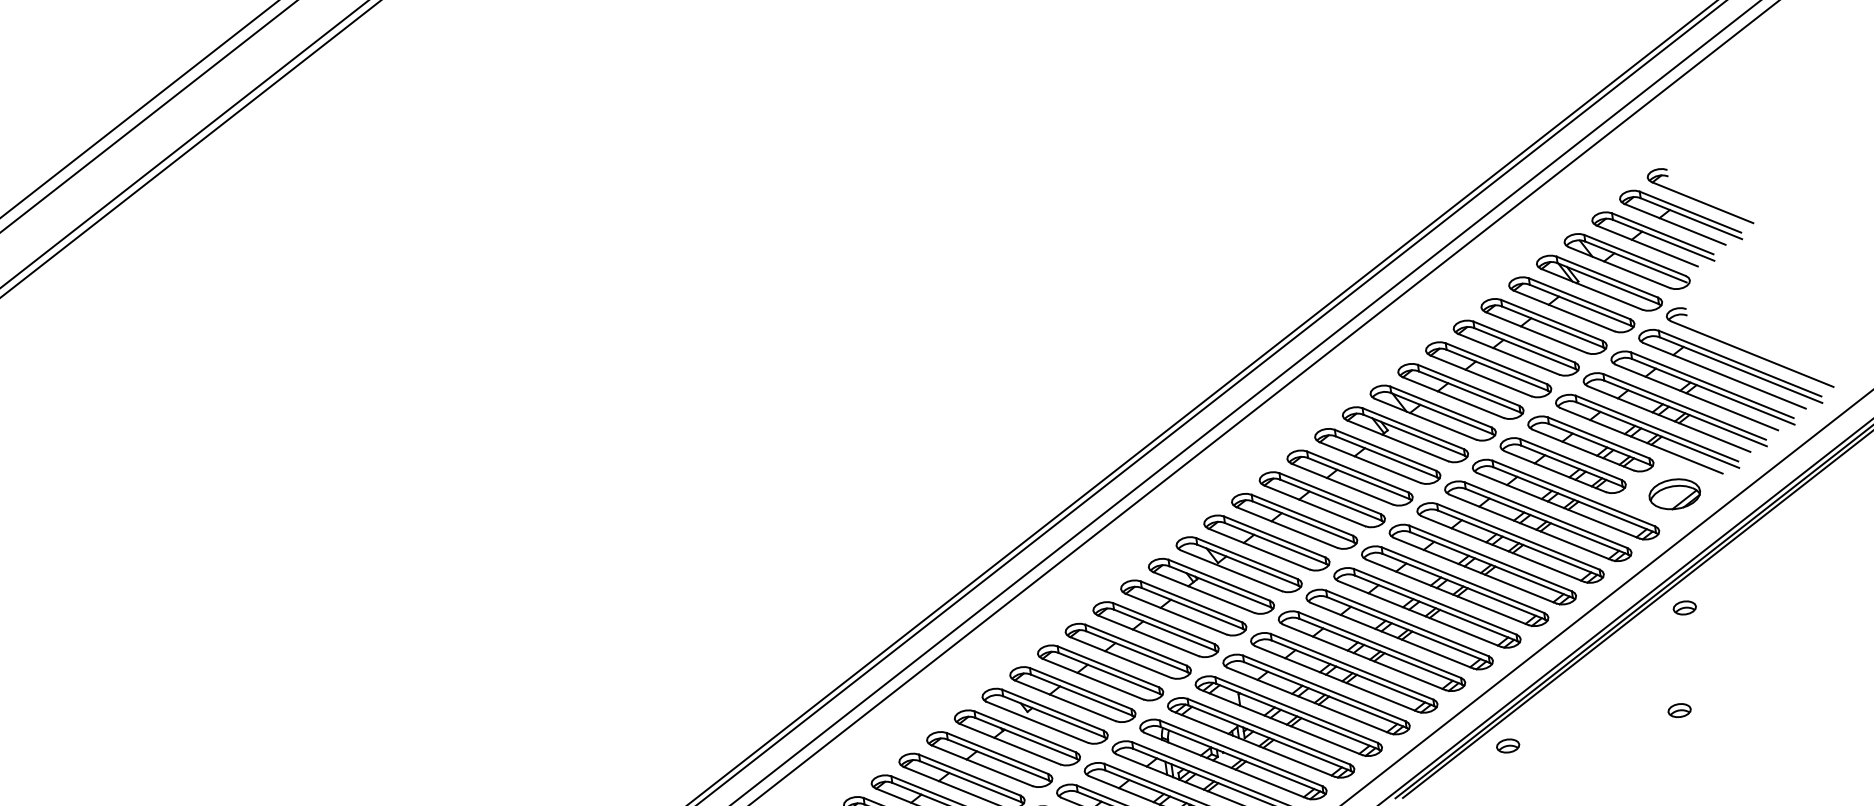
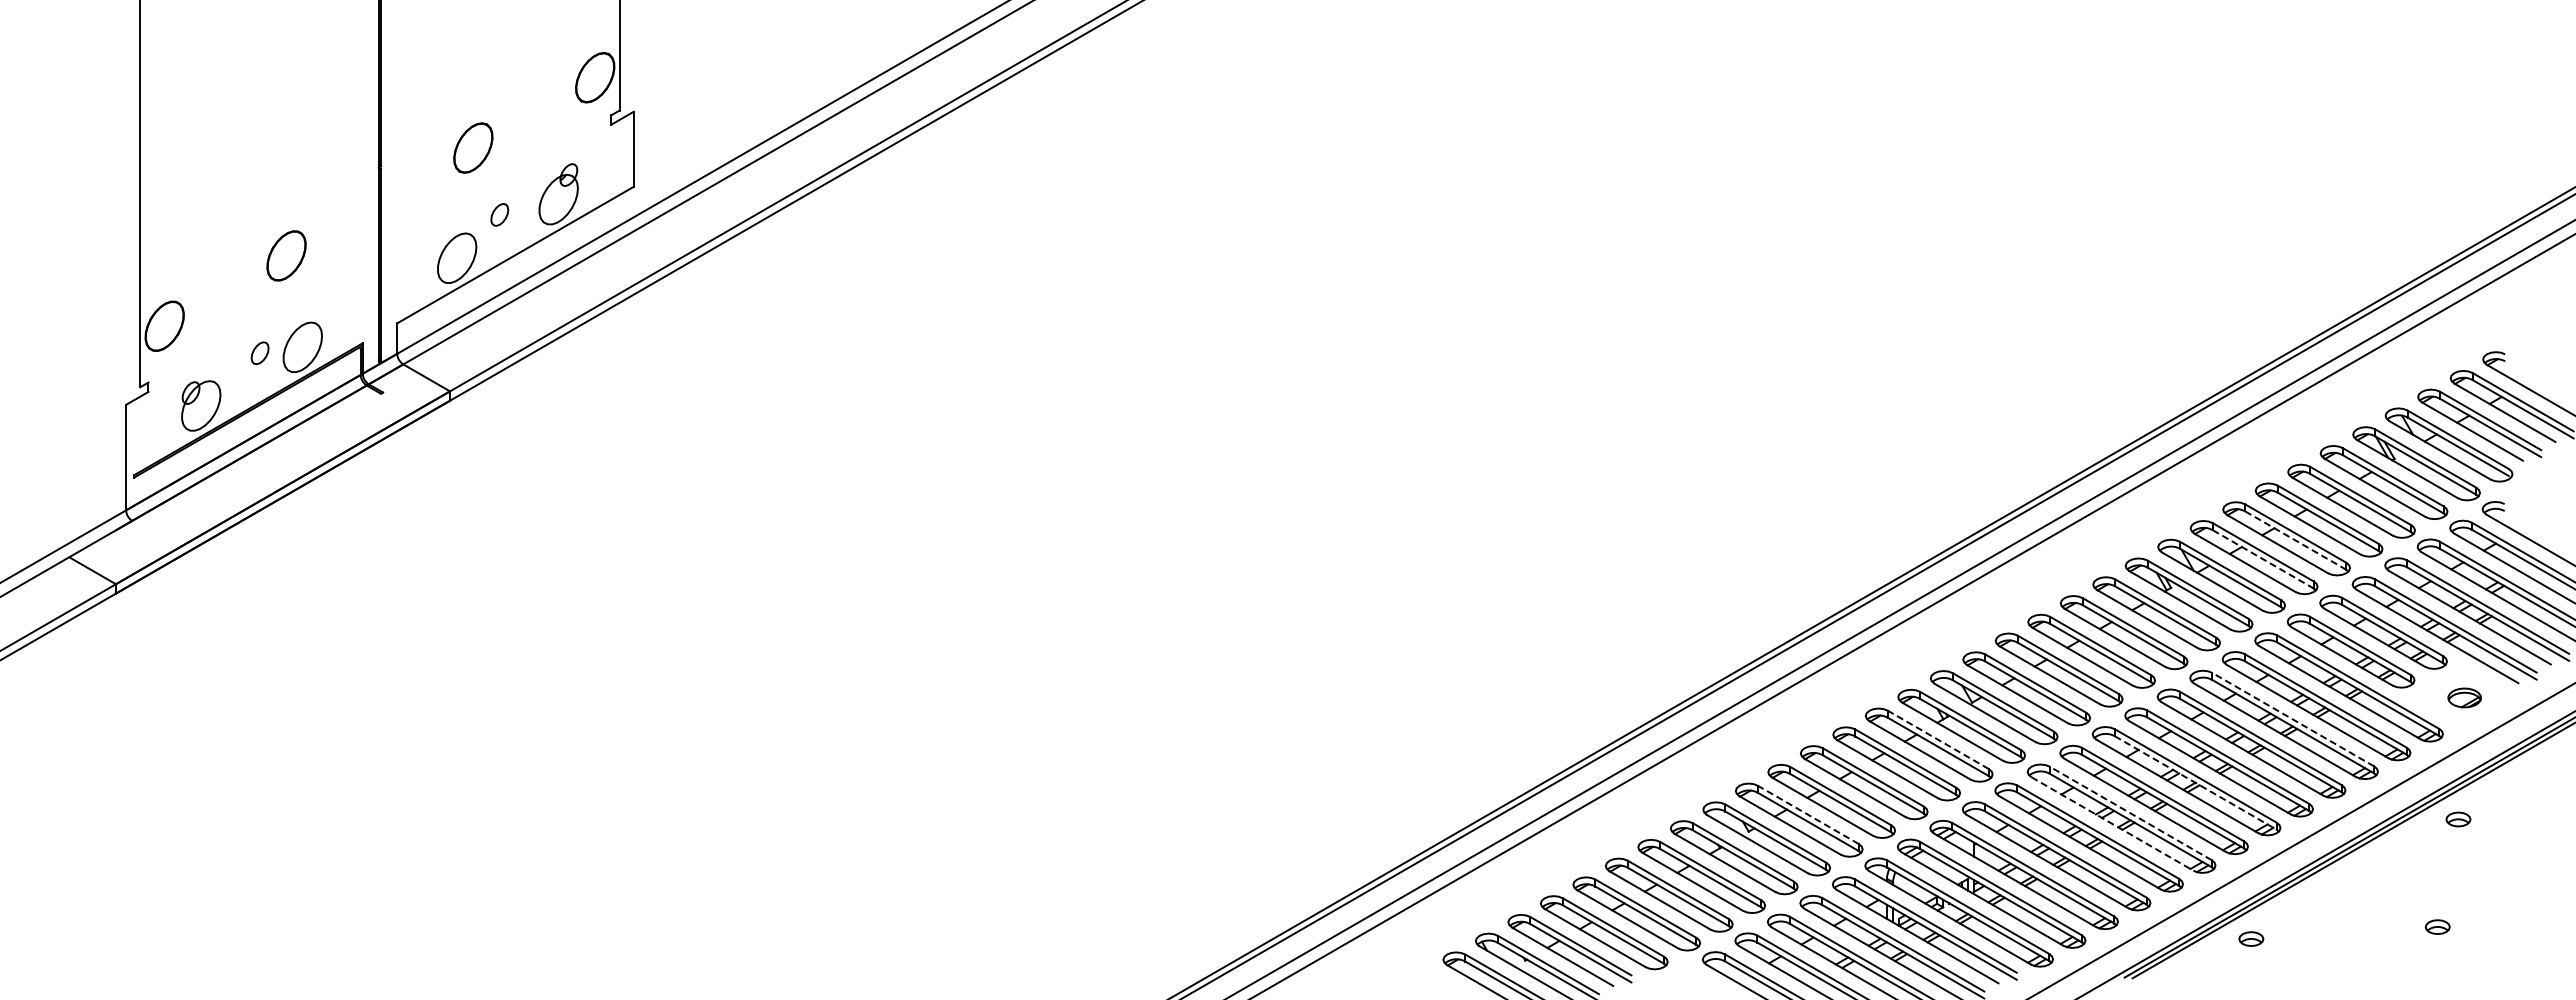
line: (1498, 370) -> (2296, 540), solid -> dashed
line: (1469, 392) -> (2263, 559), solid -> dashed
part: (1674, 493) -> (2464, 697), size x0.6
line: (1518, 536) -> (2293, 719), solid -> dashed
line: (1190, 601) -> (1937, 739), solid -> dashed
line: (1435, 607) -> (2195, 782), solid -> dashed
line: (1379, 645) -> (2130, 813), solid -> dashed
line: (1364, 657) -> (2112, 824), solid -> dashed
line: (1079, 688) -> (1807, 814), solid -> dashed

